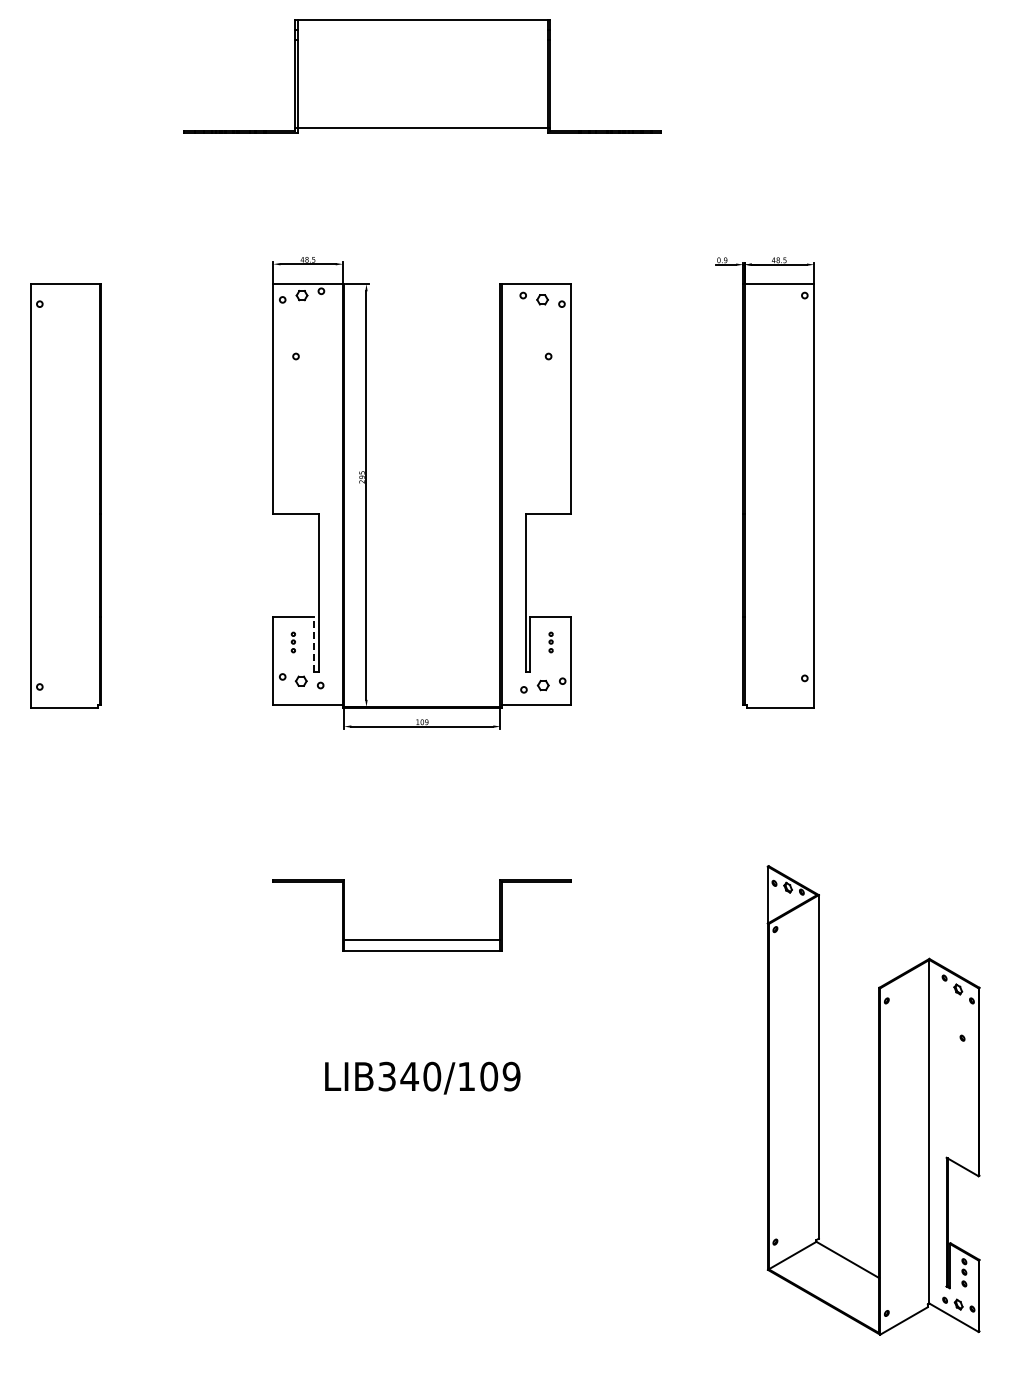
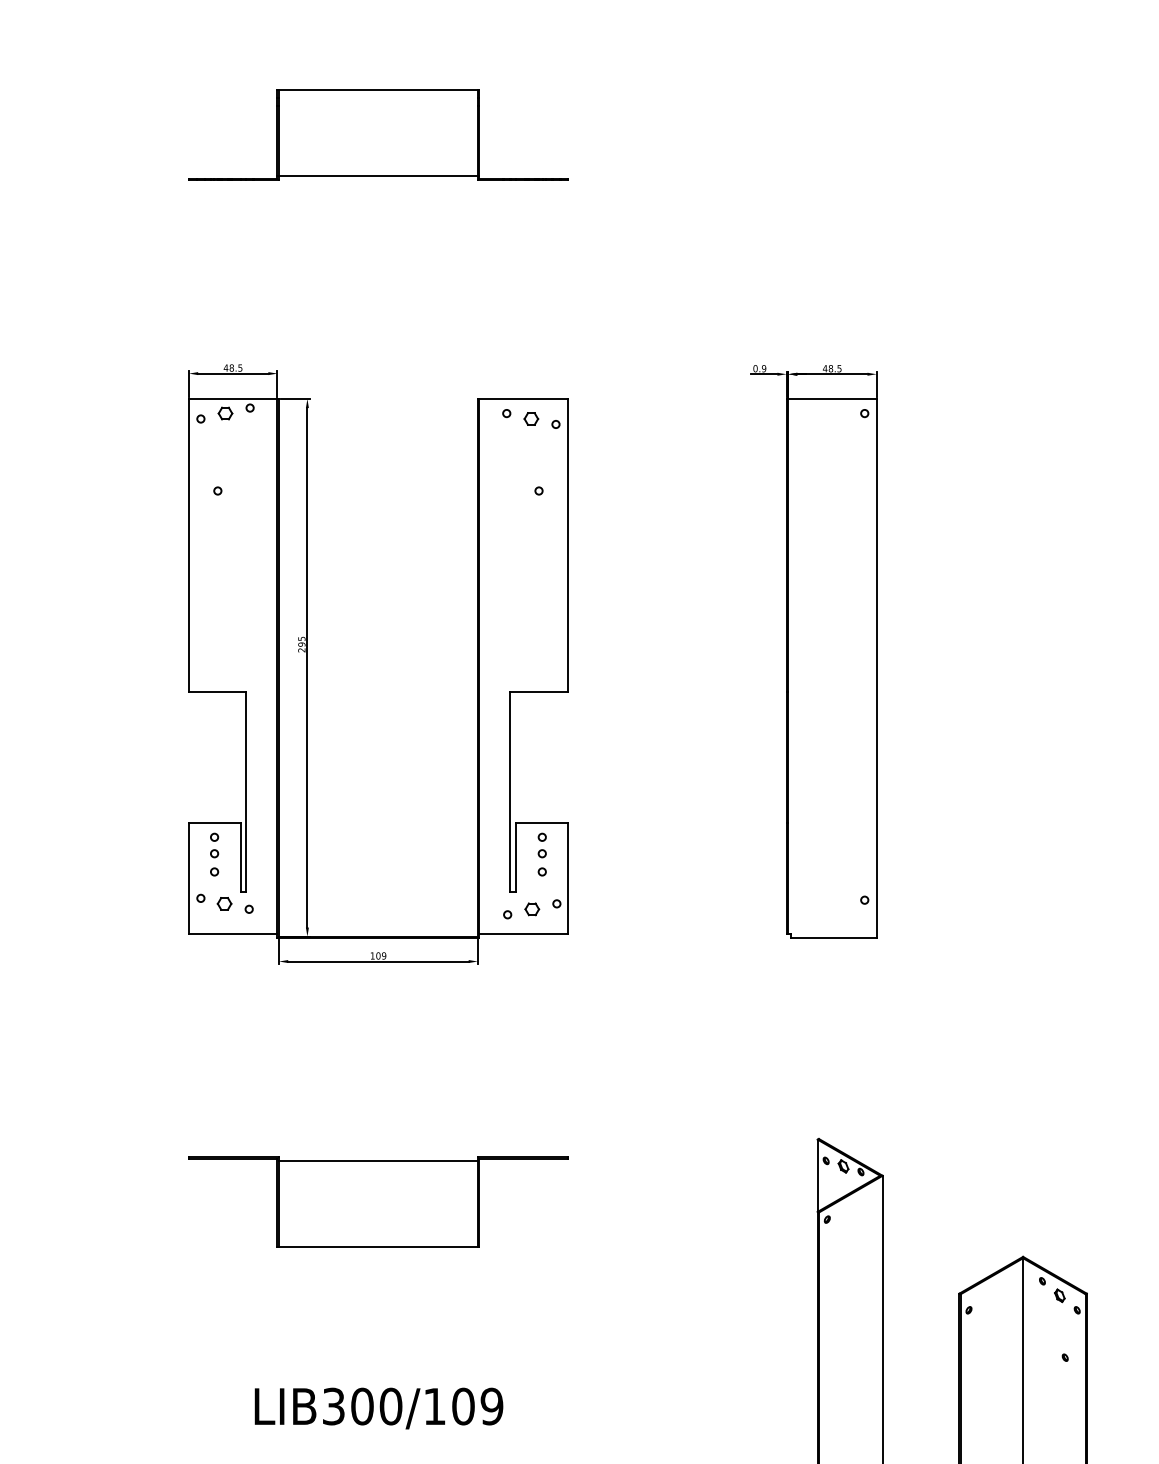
part: (421, 76) -> (377, 134), size x0.62
part: (293, 642) -> (214, 854), size x1.67
part: (550, 642) -> (541, 854), size x1.67
line: (314, 644) -> (241, 857), dashed -> solid
line: (422, 939) -> (378, 1161), moved
text: (409, 1076) -> (362, 1406), LIB340/109 -> LIB300/109

